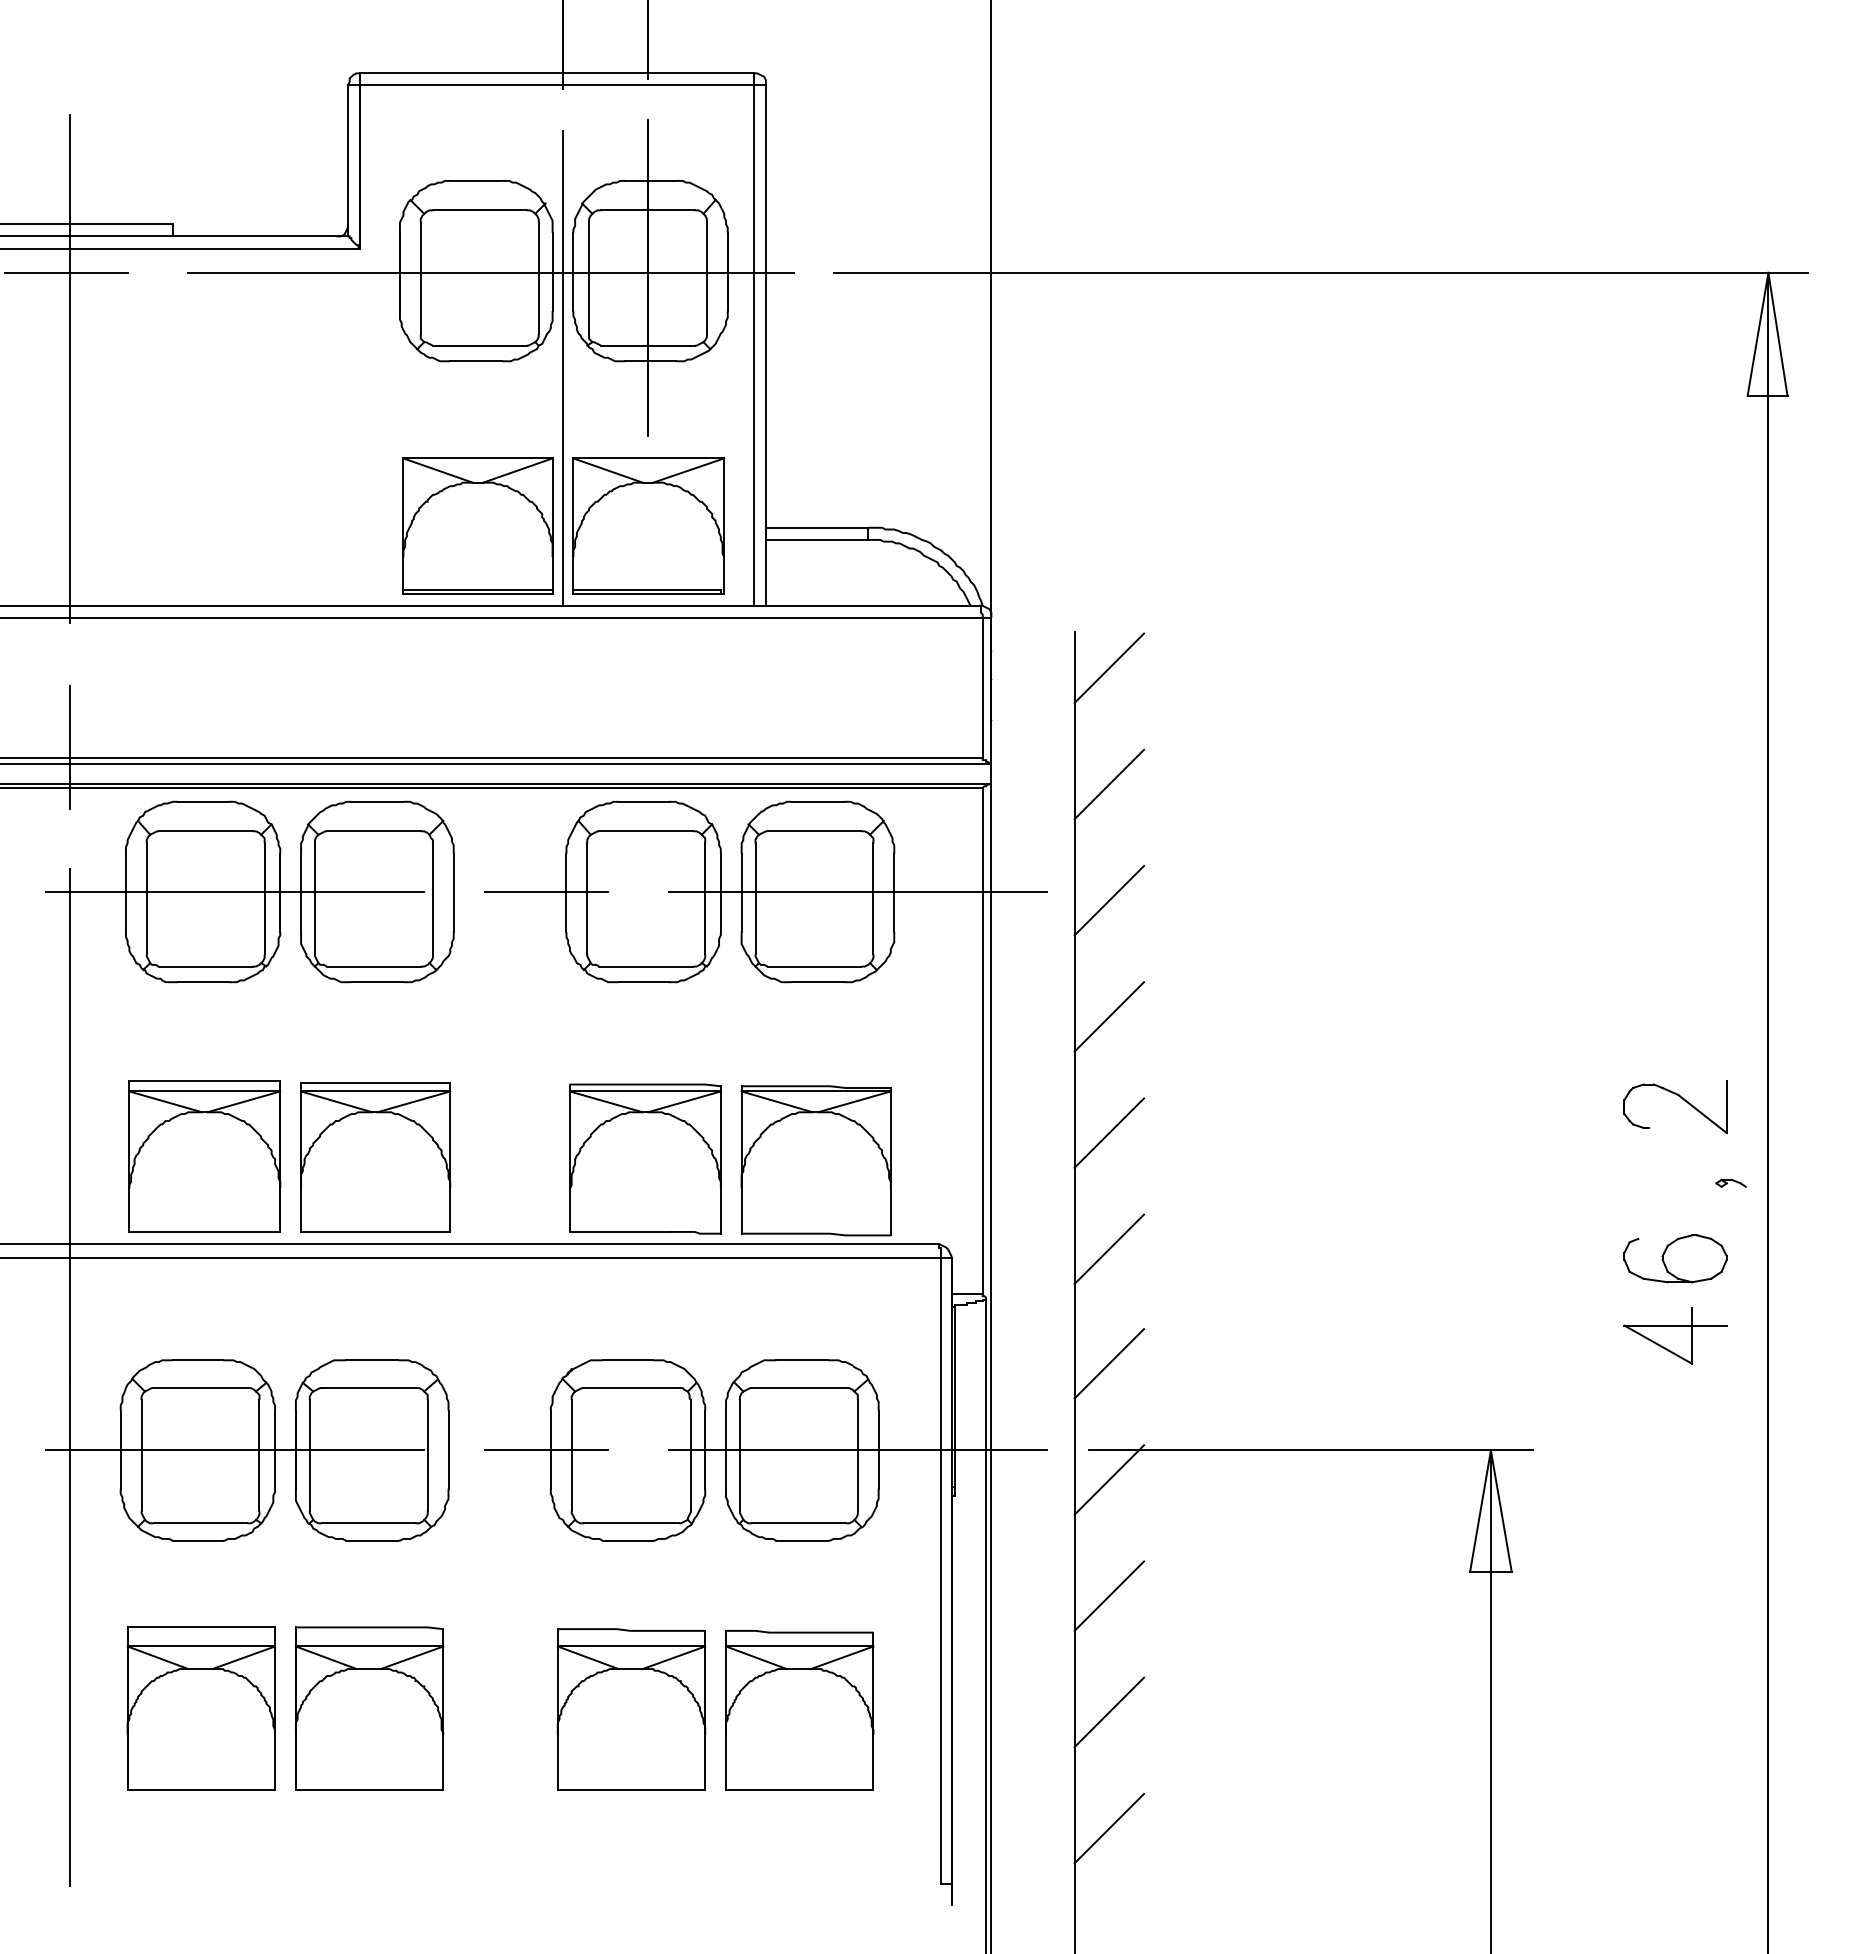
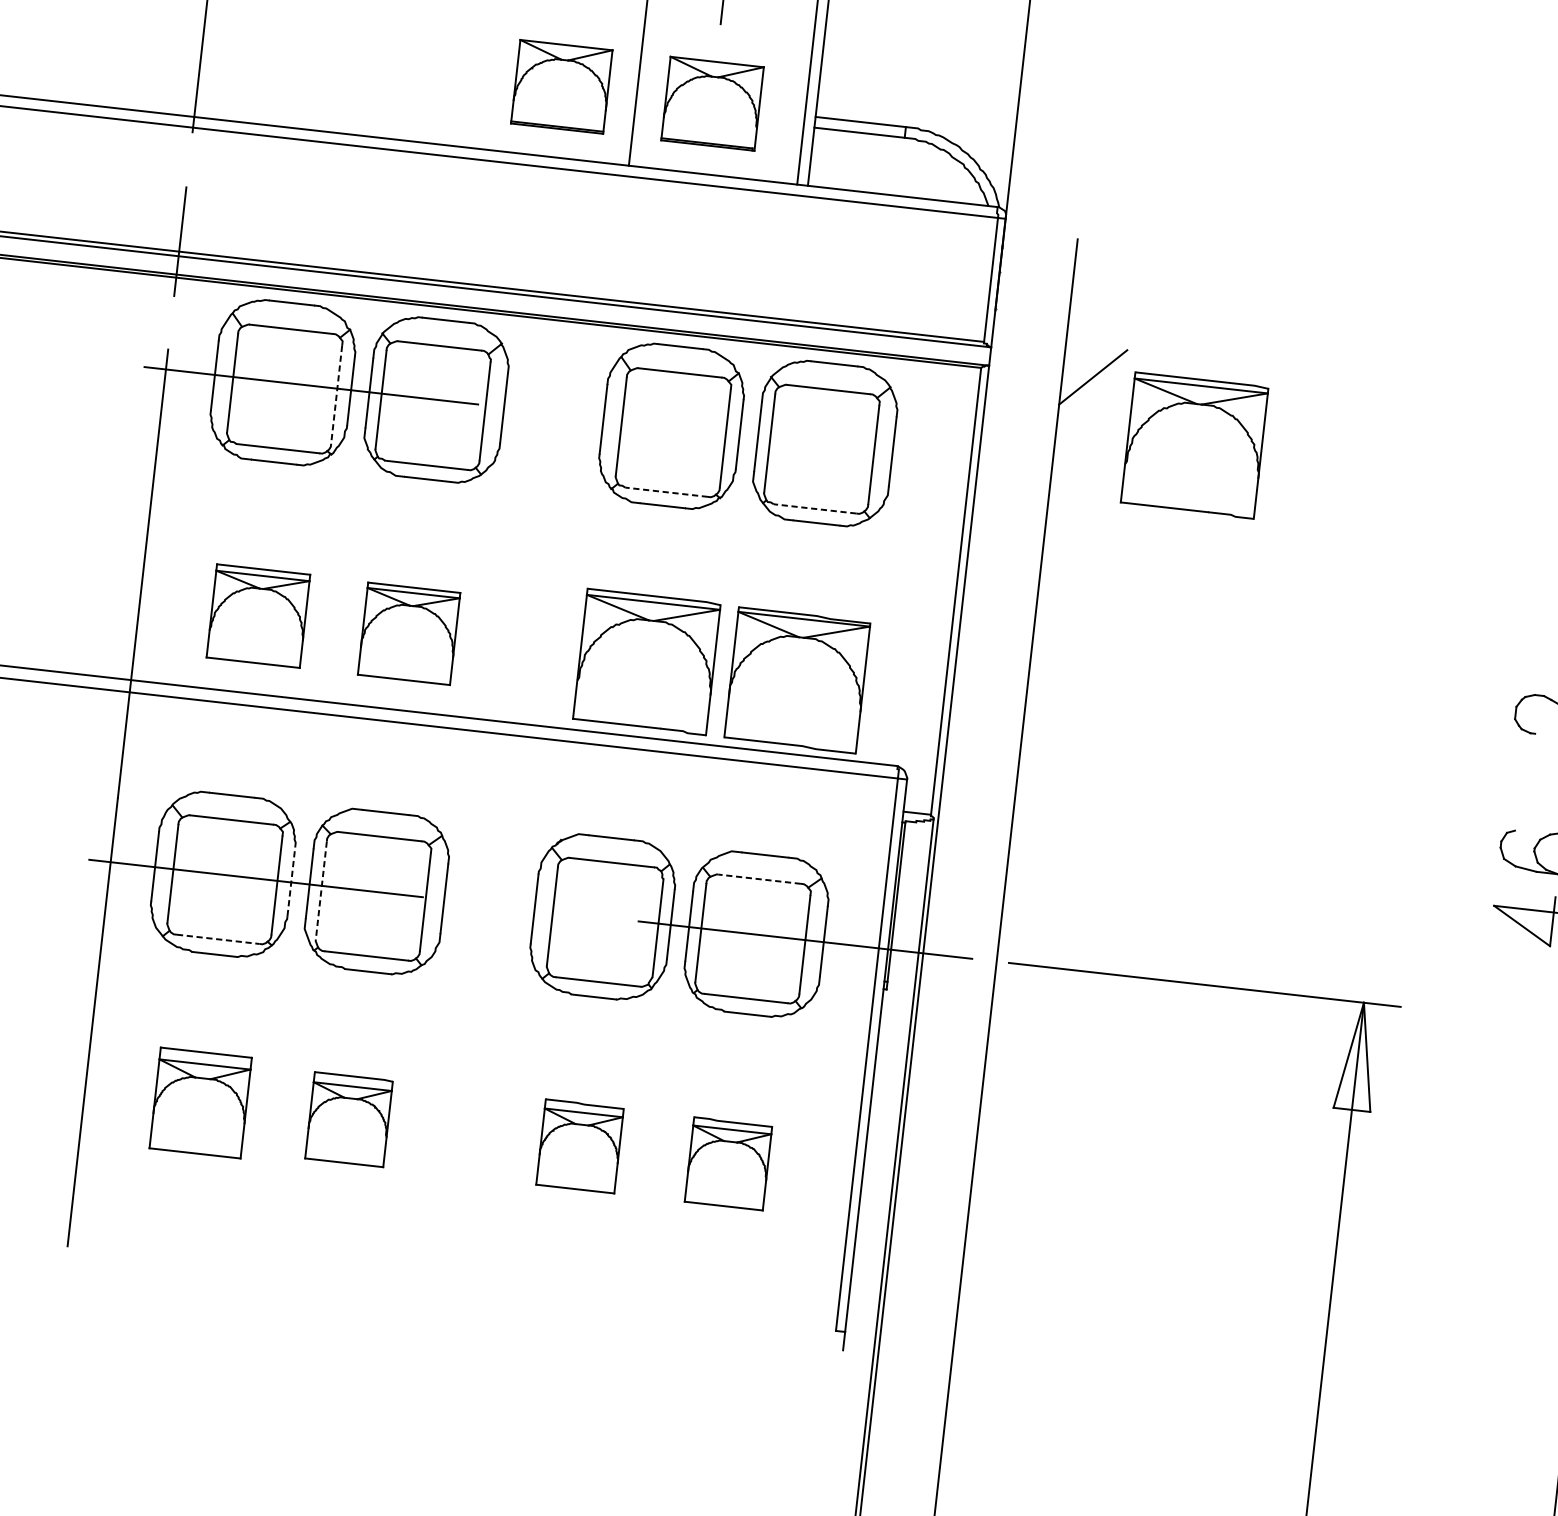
part: (477, 525) -> (561, 86), size x0.7
part: (648, 525) -> (712, 103), size x0.7
line: (1109, 667) -> (1104, 274), removed
part: (1231, 847) -> (1194, 445), added
line: (546, 892) -> (585, 417), removed
line: (857, 892) -> (860, 447), removed
line: (264, 898) -> (336, 394), solid -> dashed
line: (1109, 900) -> (1081, 479), removed
line: (646, 966) -> (666, 492), solid -> dashed
line: (814, 966) -> (815, 508), solid -> dashed
line: (1109, 1016) -> (1070, 582), removed
line: (1109, 1132) -> (1058, 684), removed
part: (204, 1156) -> (258, 616), size x0.7
part: (375, 1157) -> (408, 633), size x0.7
line: (1109, 1248) -> (1047, 786), removed
line: (1109, 1363) -> (1036, 888), removed
line: (798, 1388) -> (759, 879), solid -> dashed
line: (275, 1449) -> (291, 881), solid -> dashed
line: (546, 1450) -> (530, 909), removed
line: (309, 1455) -> (321, 890), solid -> dashed
line: (1109, 1479) -> (1024, 990), removed
line: (200, 1523) -> (218, 939), solid -> dashed
line: (1109, 1595) -> (1013, 1092), removed
part: (201, 1708) -> (200, 1102), size x0.7
part: (369, 1708) -> (349, 1119), size x0.6
part: (631, 1709) -> (580, 1146), size x0.6
part: (799, 1710) -> (728, 1163), size x0.6
line: (1109, 1712) -> (1001, 1196), removed
line: (1109, 1828) -> (990, 1298), removed

